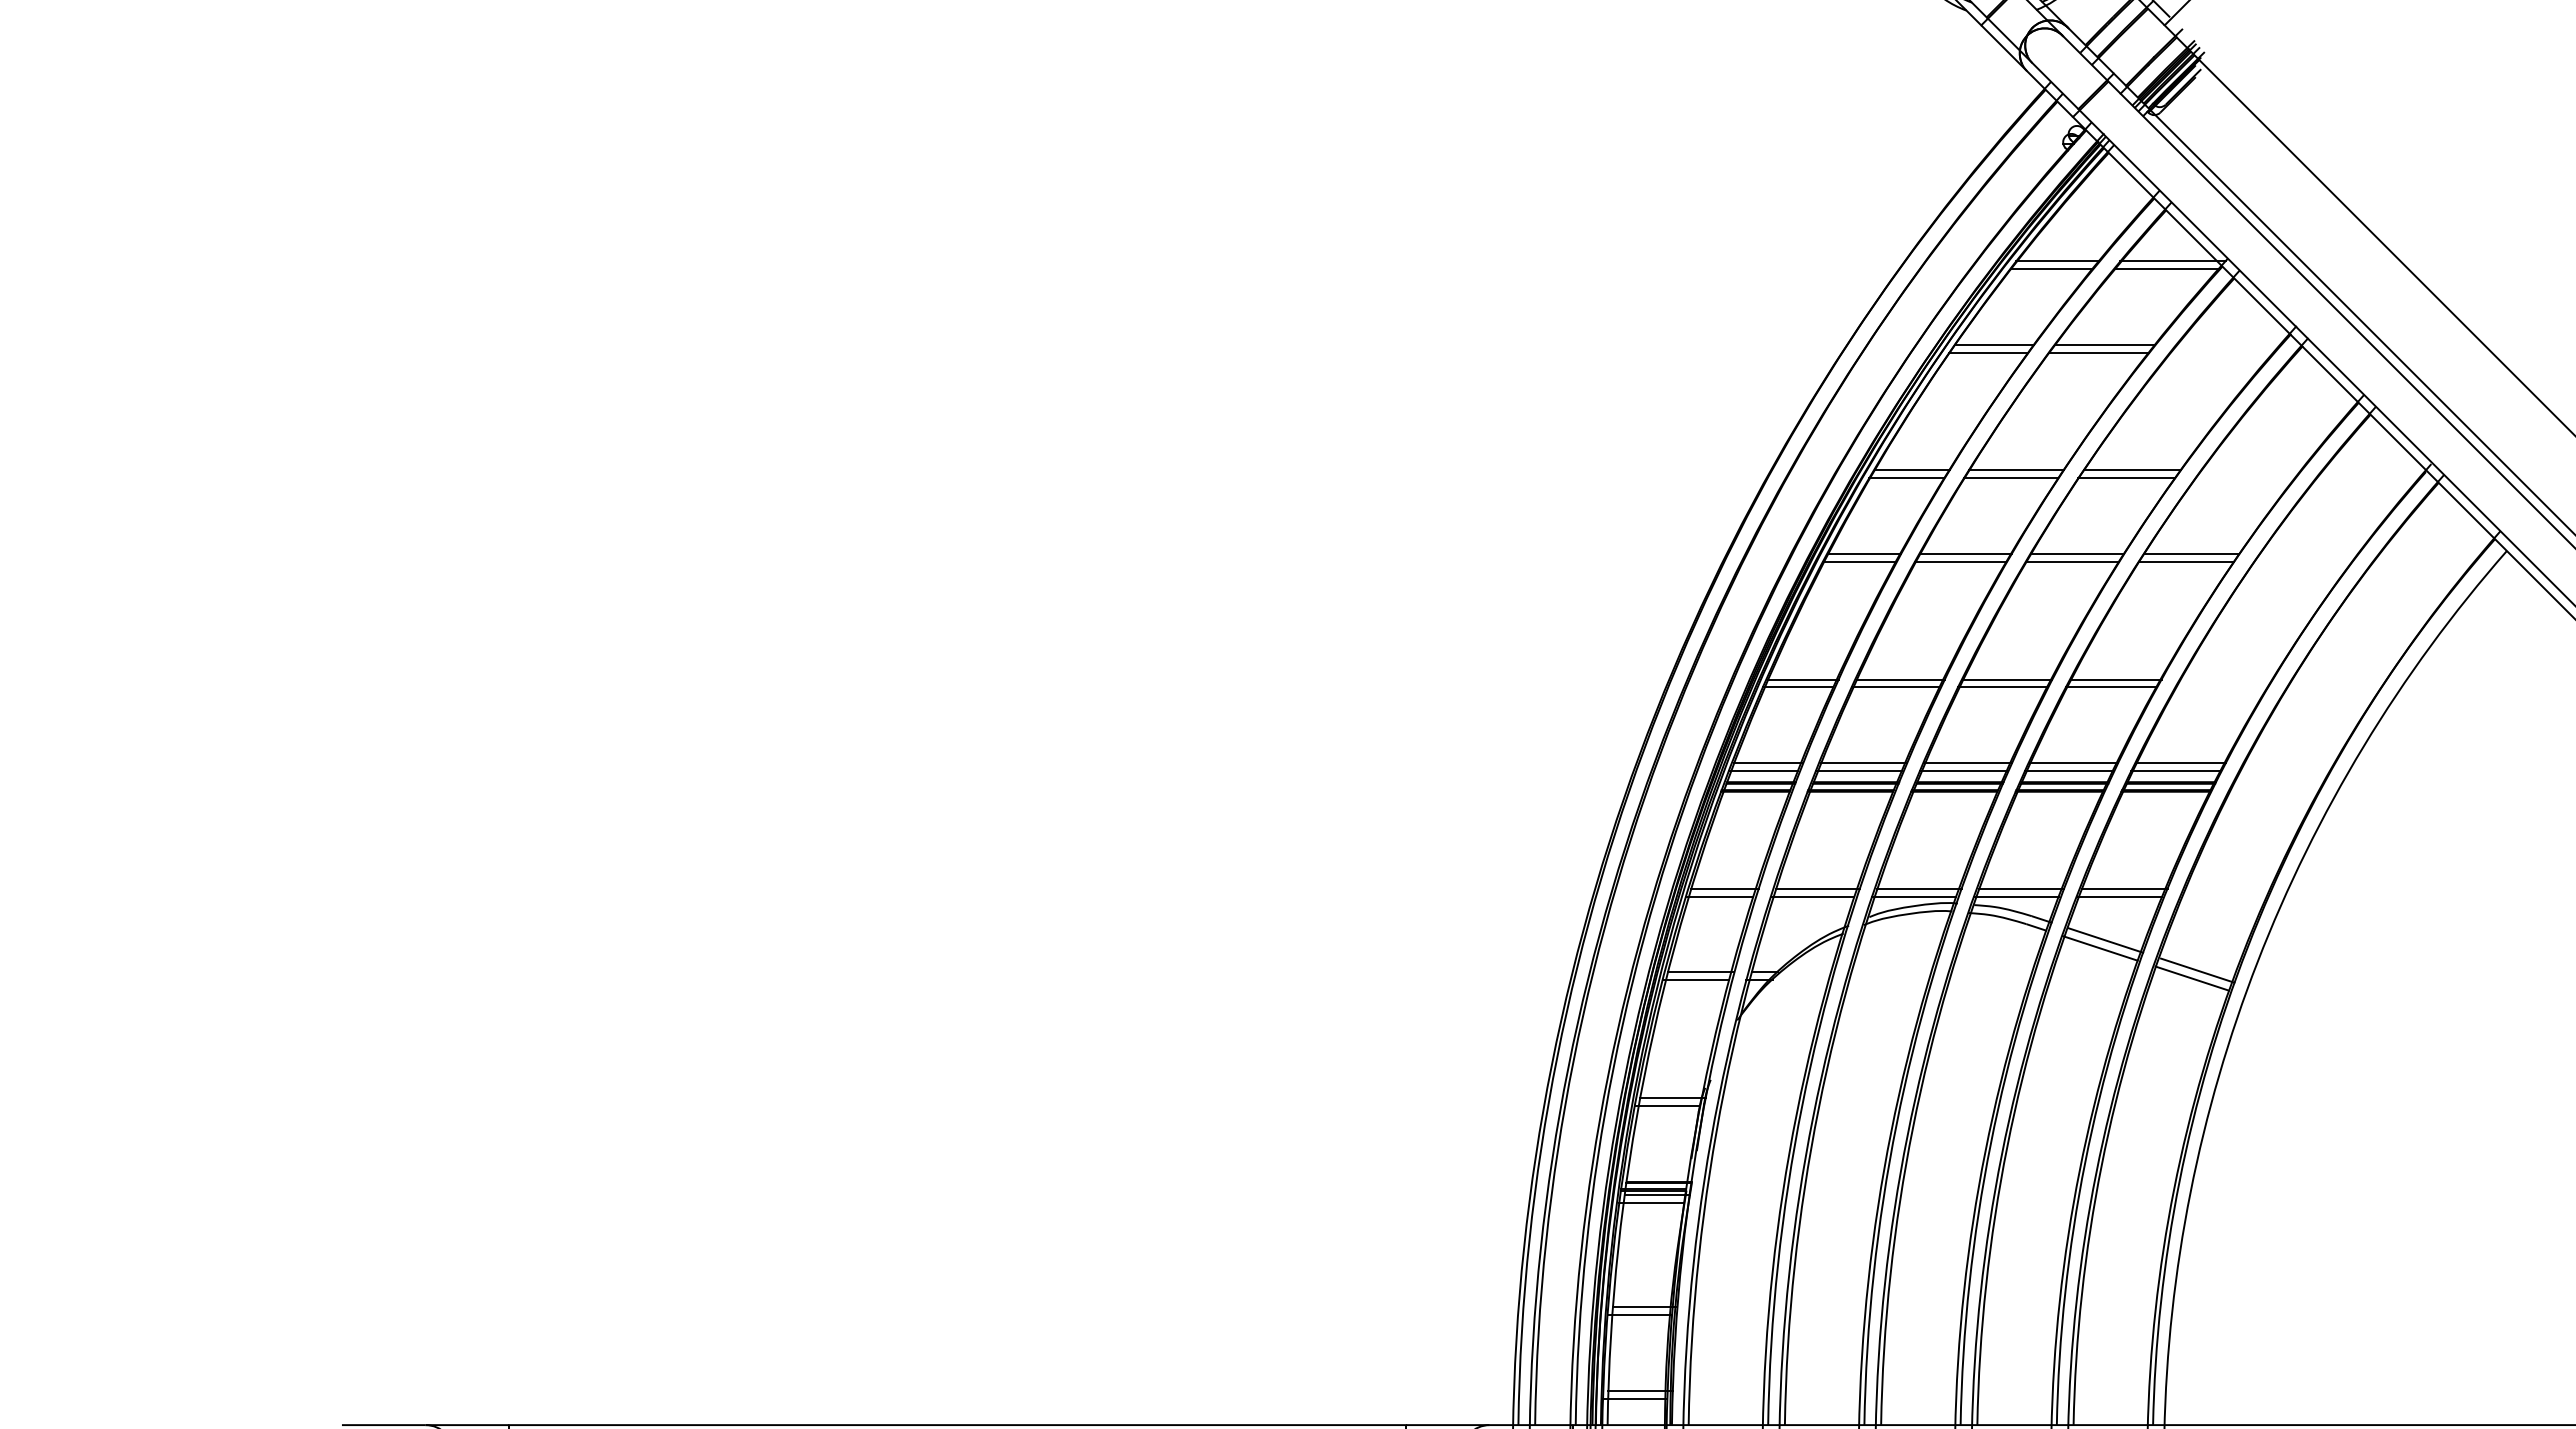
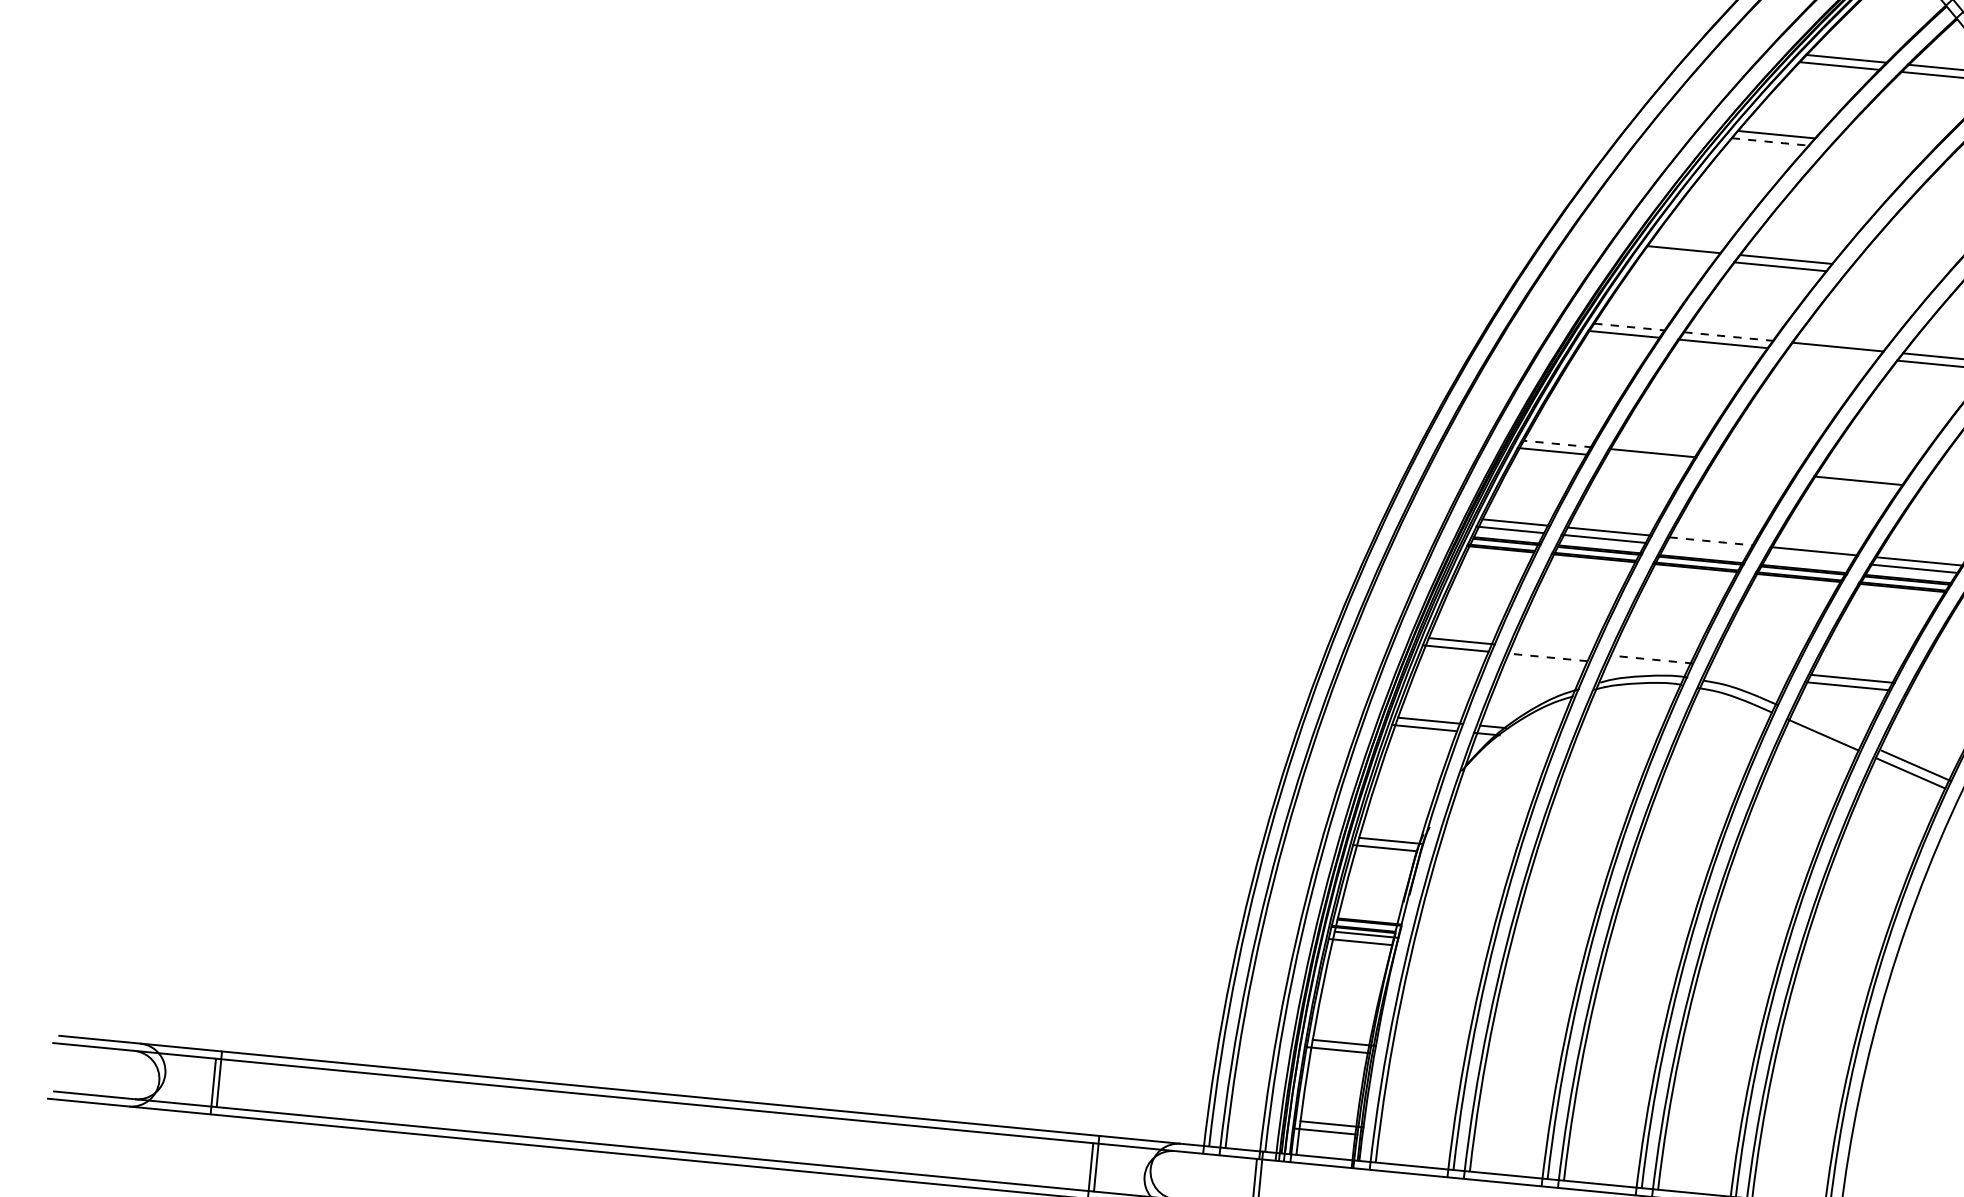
line: (2104, 344) -> (1884, 144), removed
line: (1988, 352) -> (1770, 141), solid -> dashed
line: (2099, 352) -> (1878, 152), removed
line: (2131, 470) -> (1898, 270), removed
line: (1906, 478) -> (1677, 257), removed
line: (2126, 478) -> (1893, 277), removed
line: (1865, 554) -> (1630, 327), solid -> dashed
line: (1965, 554) -> (1728, 337), solid -> dashed
line: (2071, 561) -> (1831, 353), removed
line: (1802, 679) -> (1557, 443), solid -> dashed
line: (2007, 679) -> (1757, 463), removed
line: (2116, 679) -> (1864, 473), removed
line: (1895, 687) -> (1647, 460), removed
line: (2001, 687) -> (1751, 470), removed
line: (1969, 763) -> (1712, 541), solid -> dashed
line: (1962, 771) -> (1705, 548), removed
line: (2068, 771) -> (1808, 558), removed
line: (1817, 888) -> (1552, 649), removed
line: (1919, 888) -> (1652, 659), solid -> dashed
line: (2021, 888) -> (1751, 668), removed
line: (1812, 896) -> (1546, 657), solid -> dashed
line: (1914, 896) -> (1646, 666), removed
line: (2015, 896) -> (1745, 676), removed
line: (2105, 940) -> (1829, 727), removed

